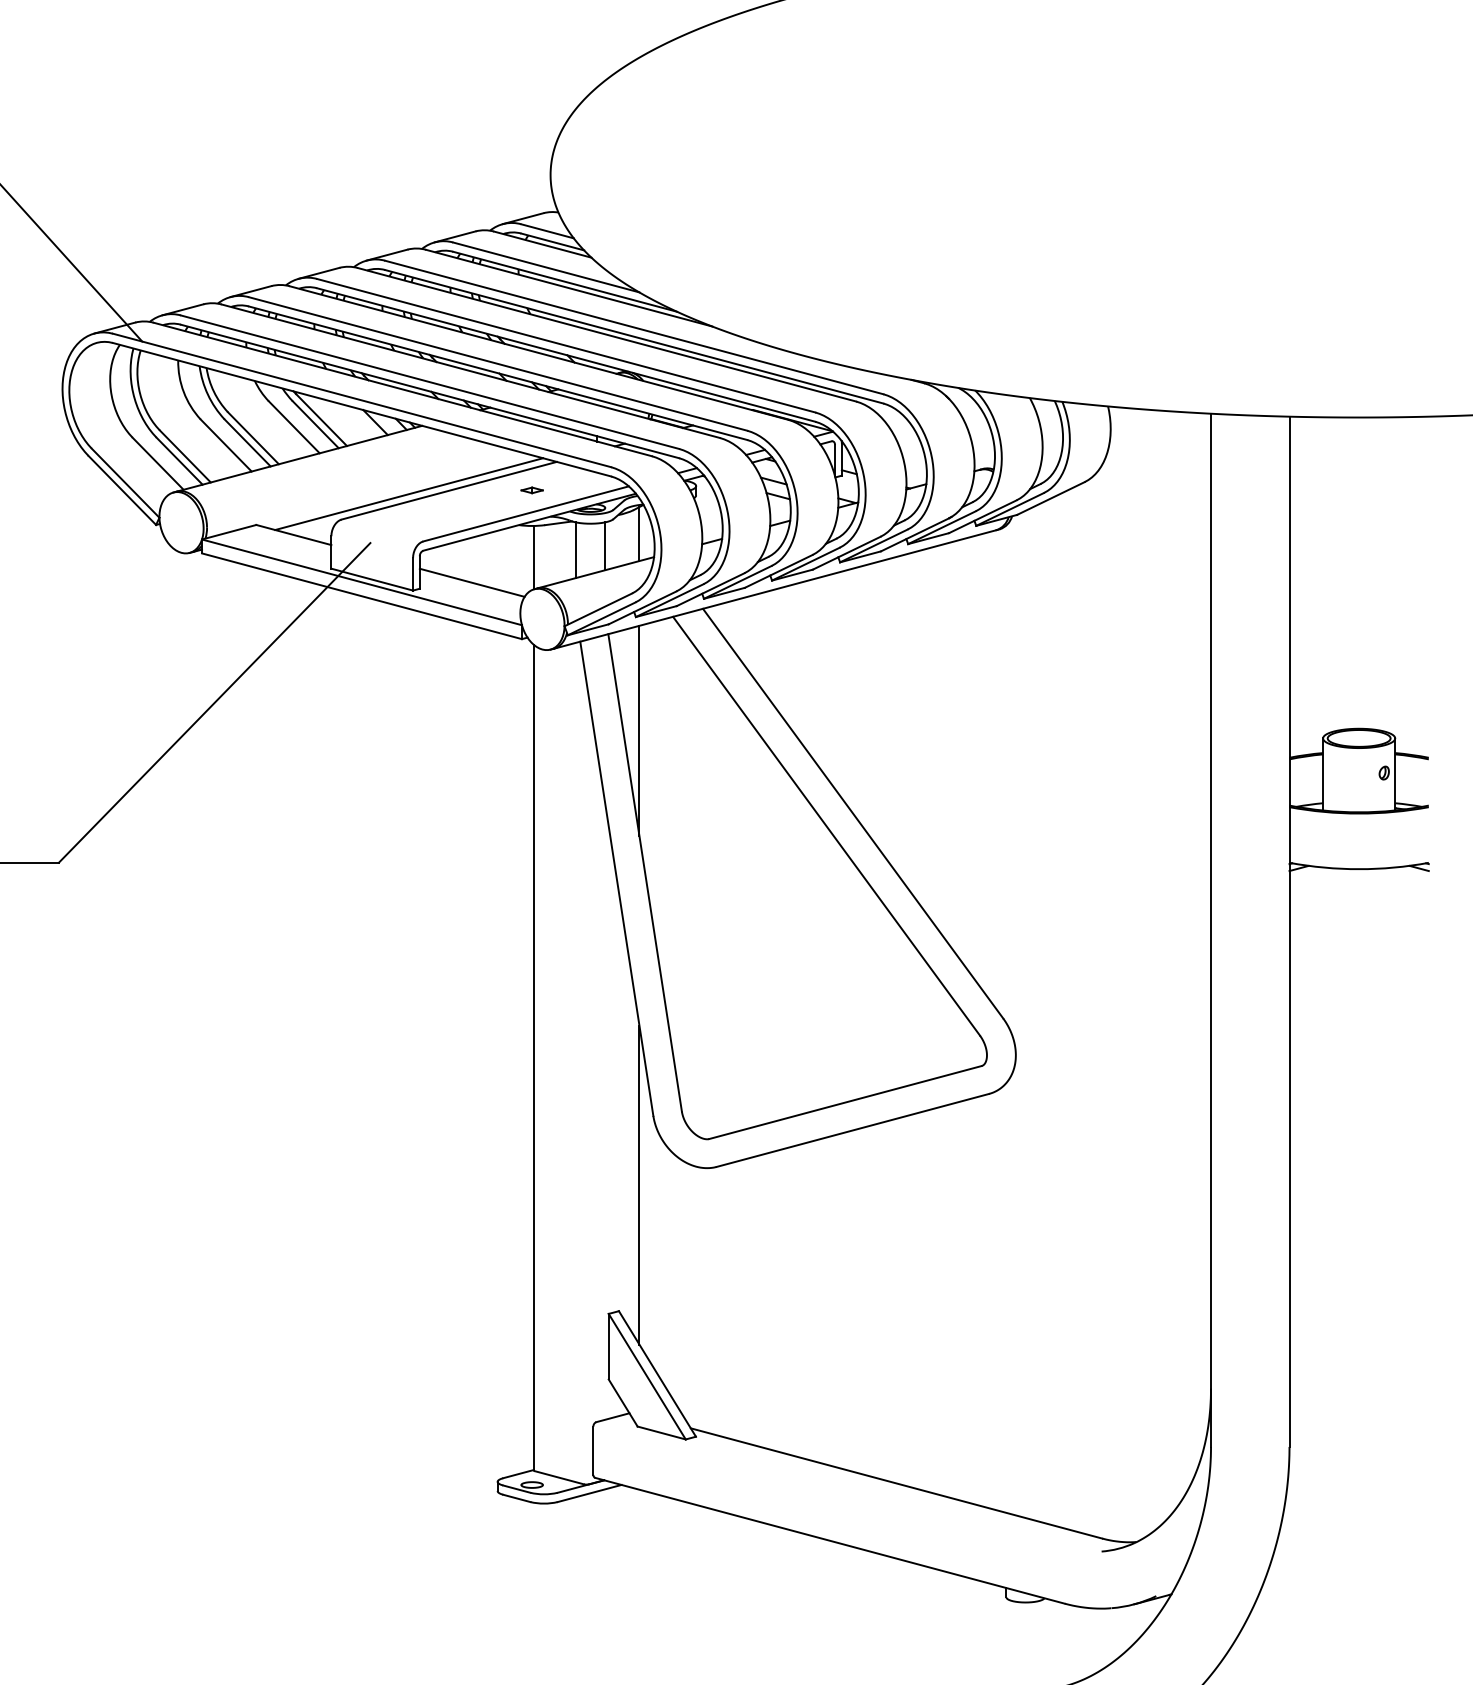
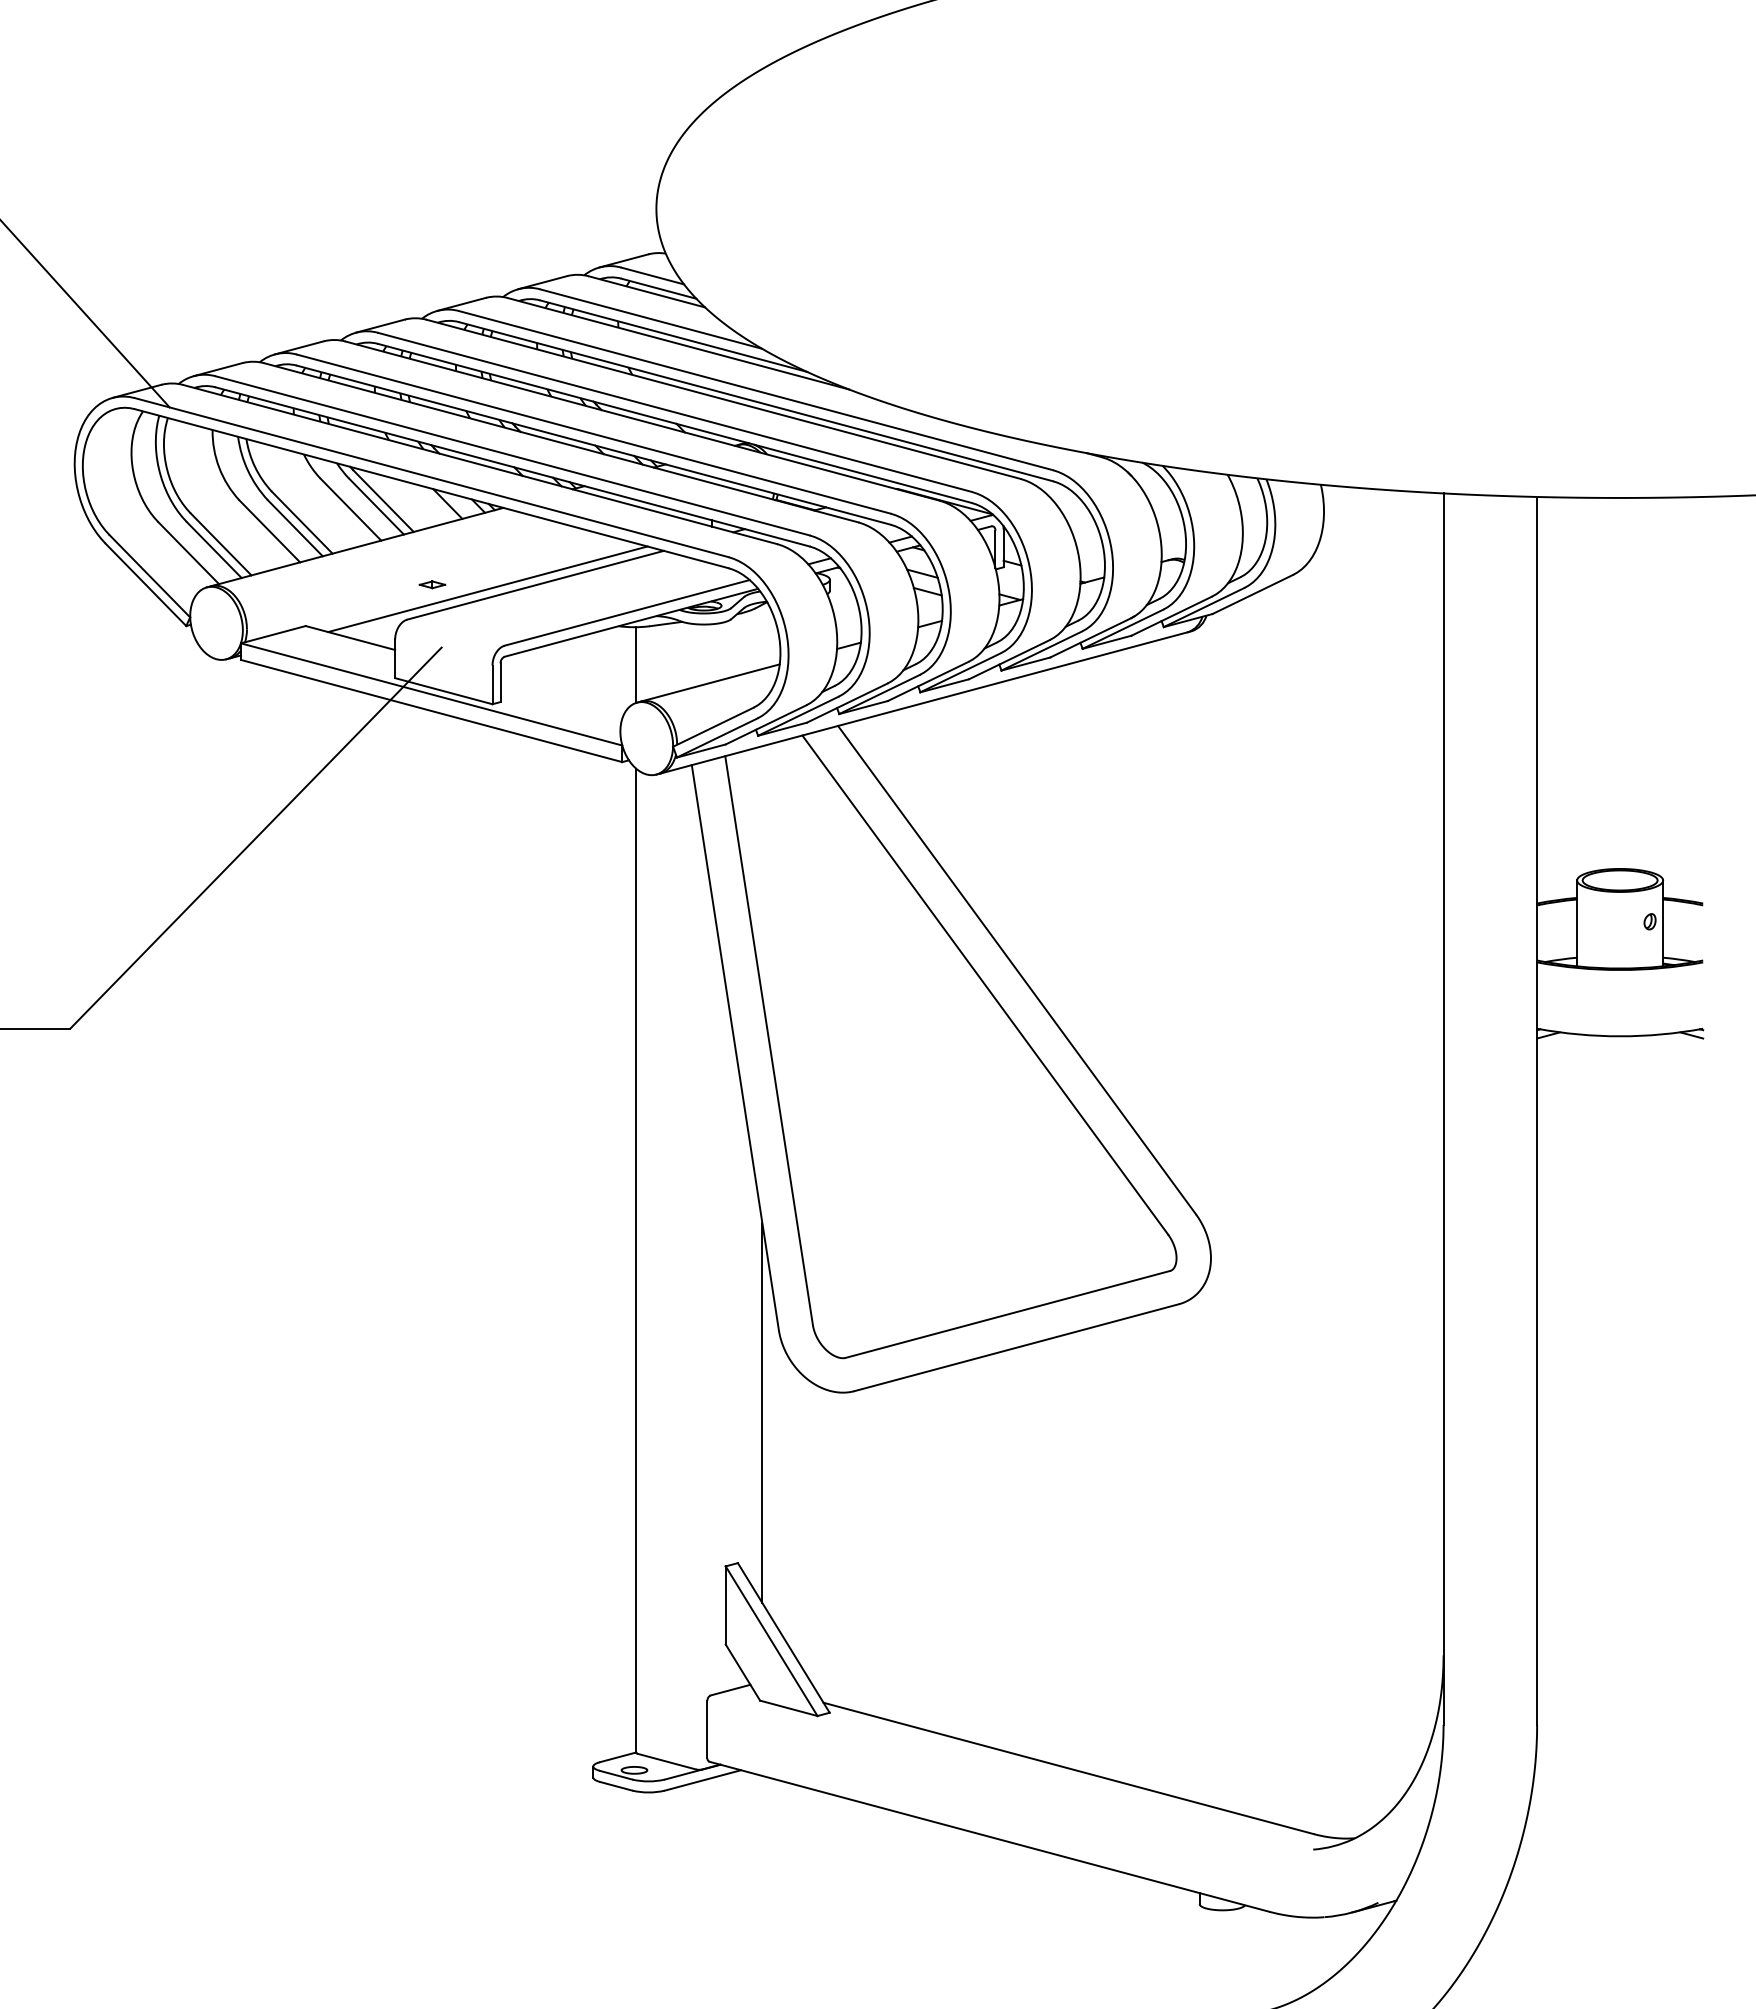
part: (532, 490) -> (432, 584), moved
line: (639, 533) -> (762, 636), removed
line: (605, 546) -> (721, 651), removed
line: (575, 550) -> (686, 656), removed
line: (471, 582) -> (562, 694), removed
line: (639, 730) -> (762, 871), removed

